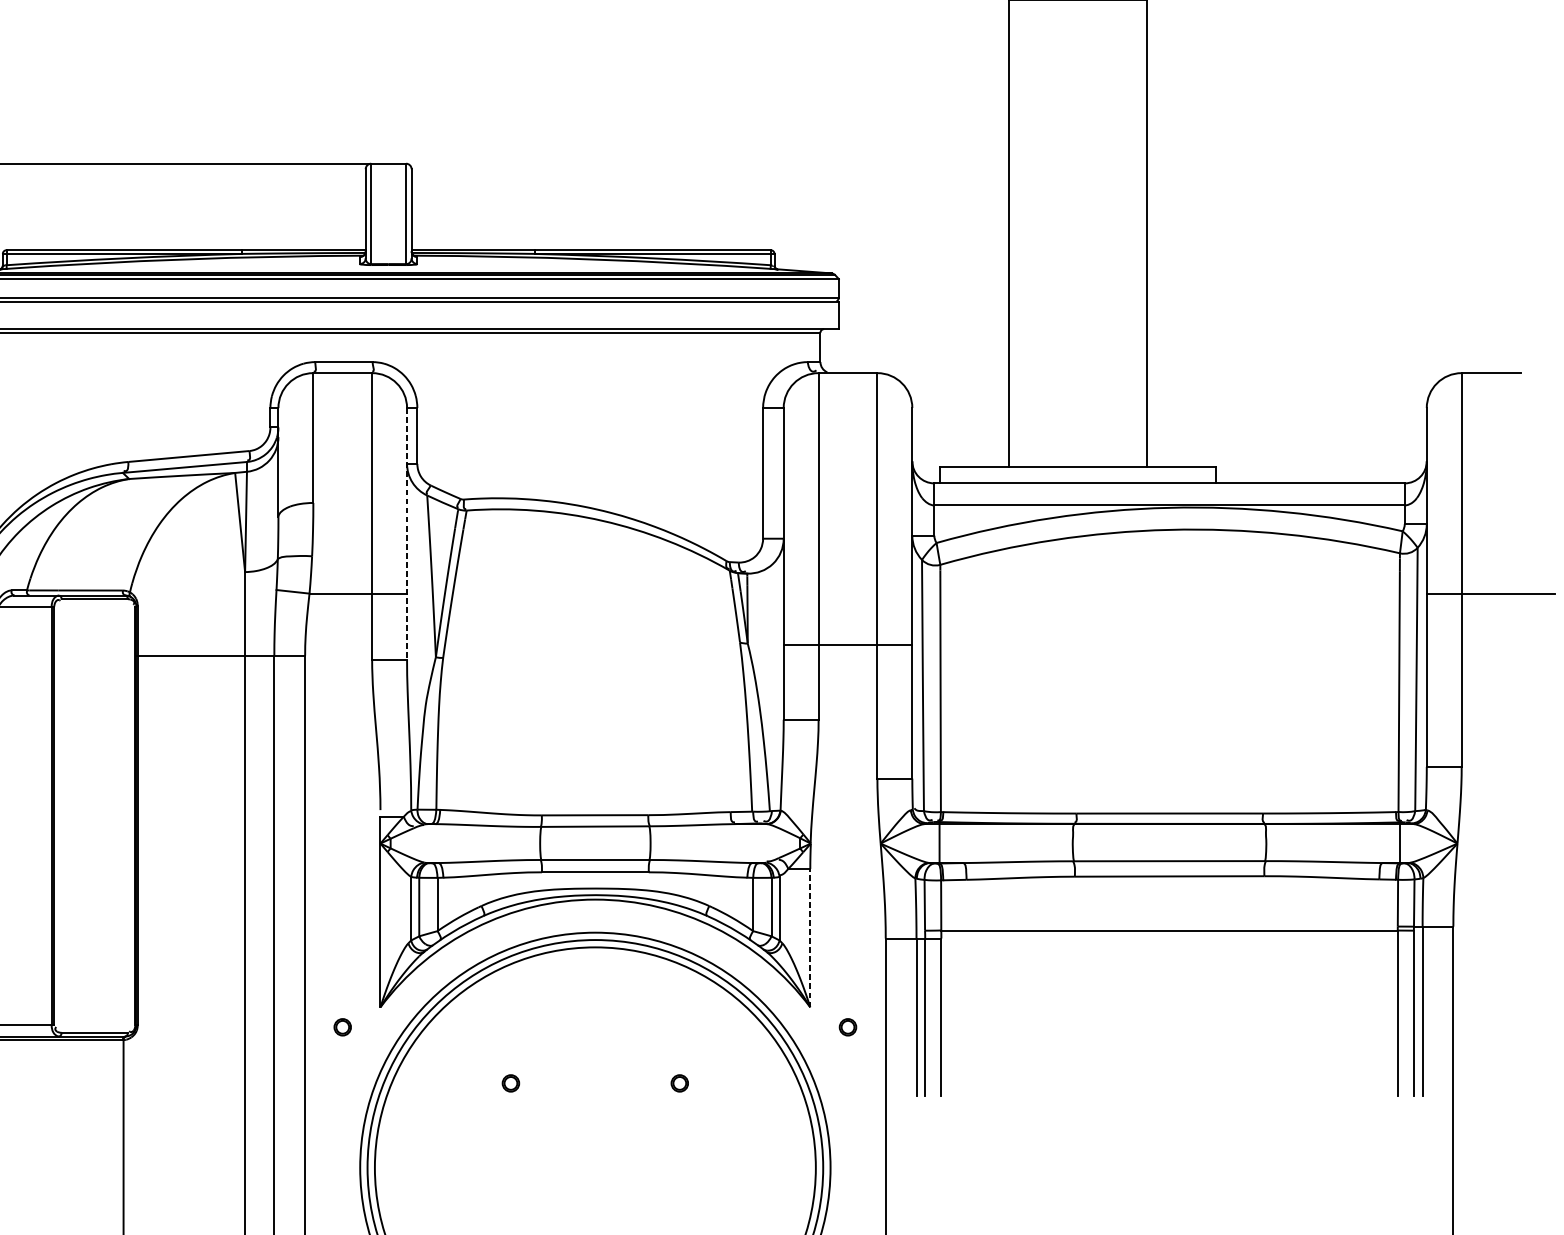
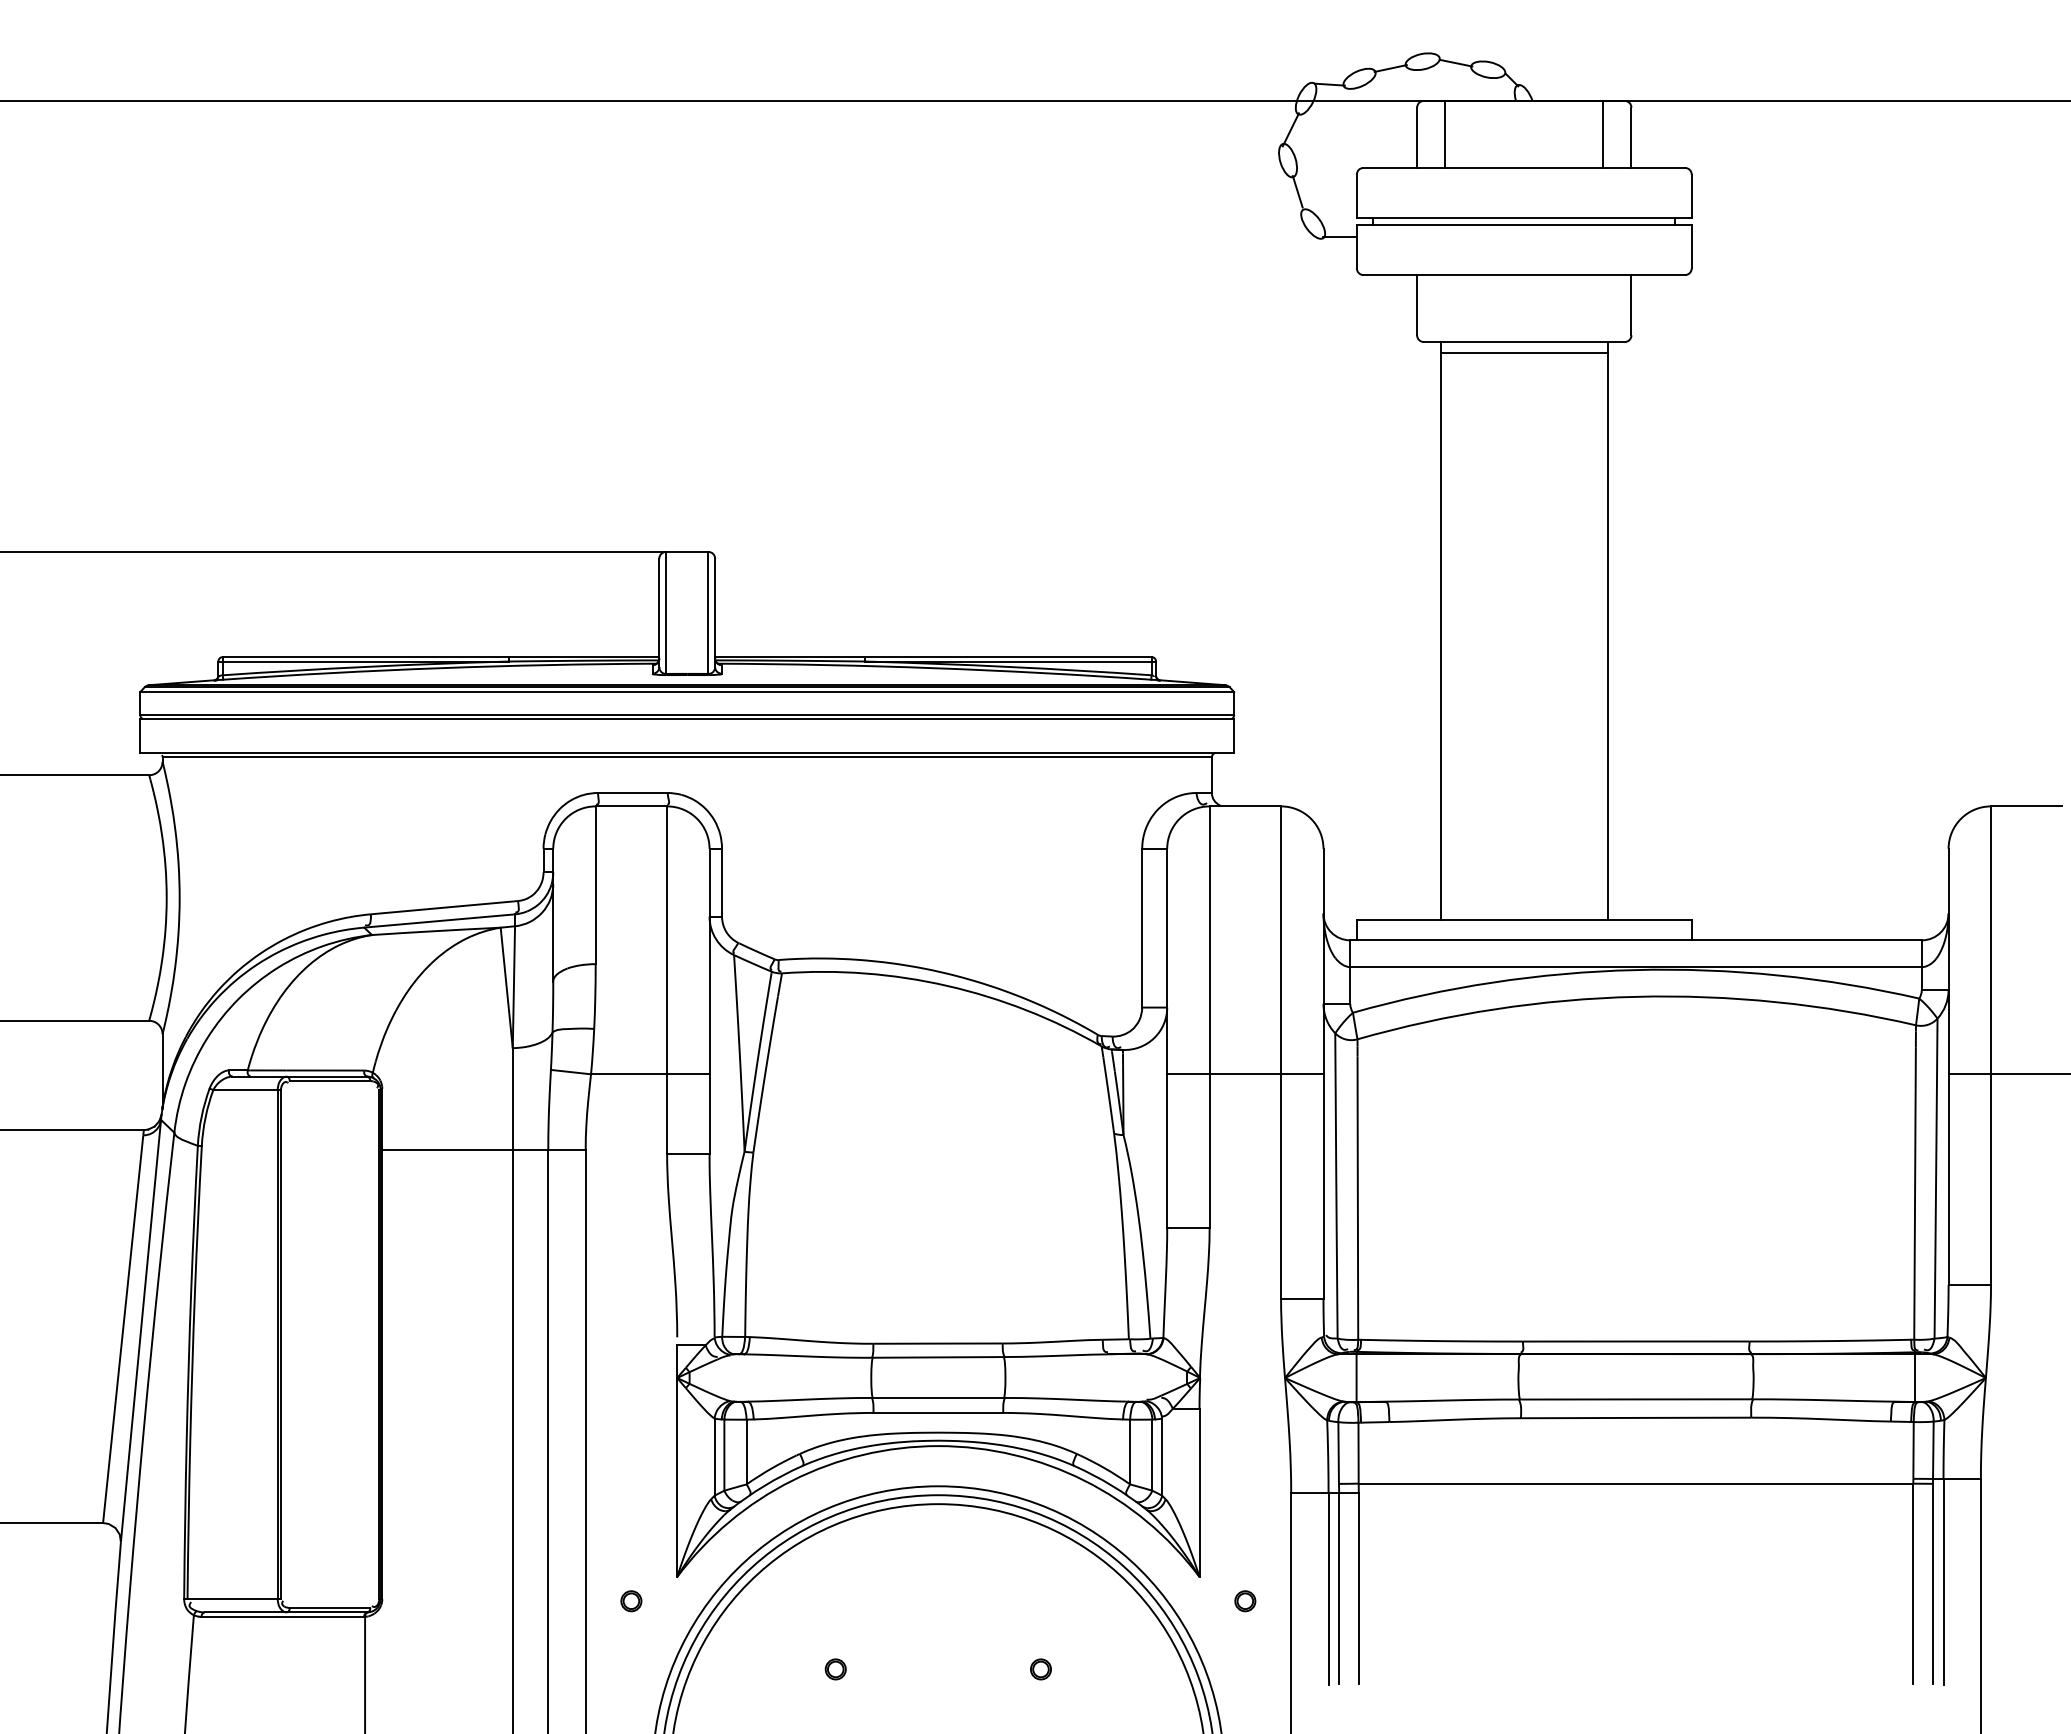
line: (407, 533) -> (709, 1001), dashed -> solid
line: (848, 645) -> (1245, 1074), moved
line: (810, 937) -> (1199, 1492), dashed -> solid

